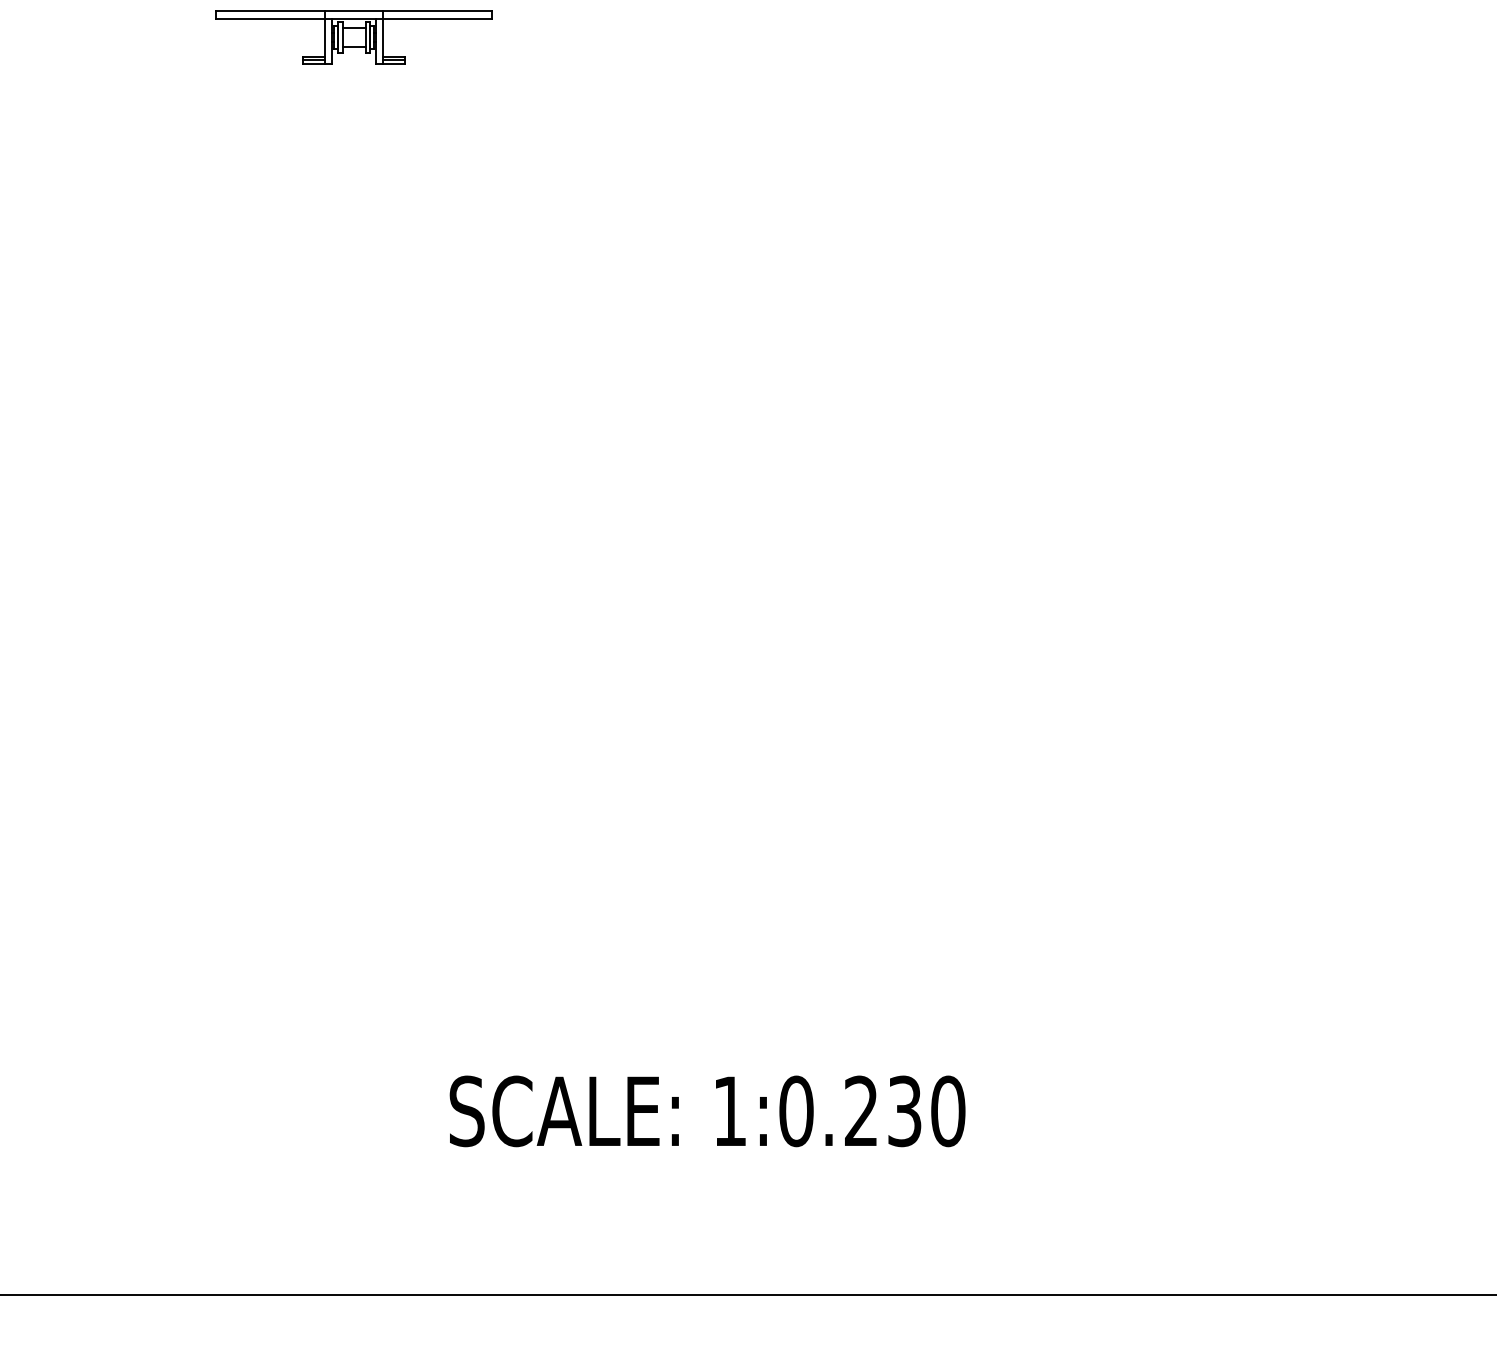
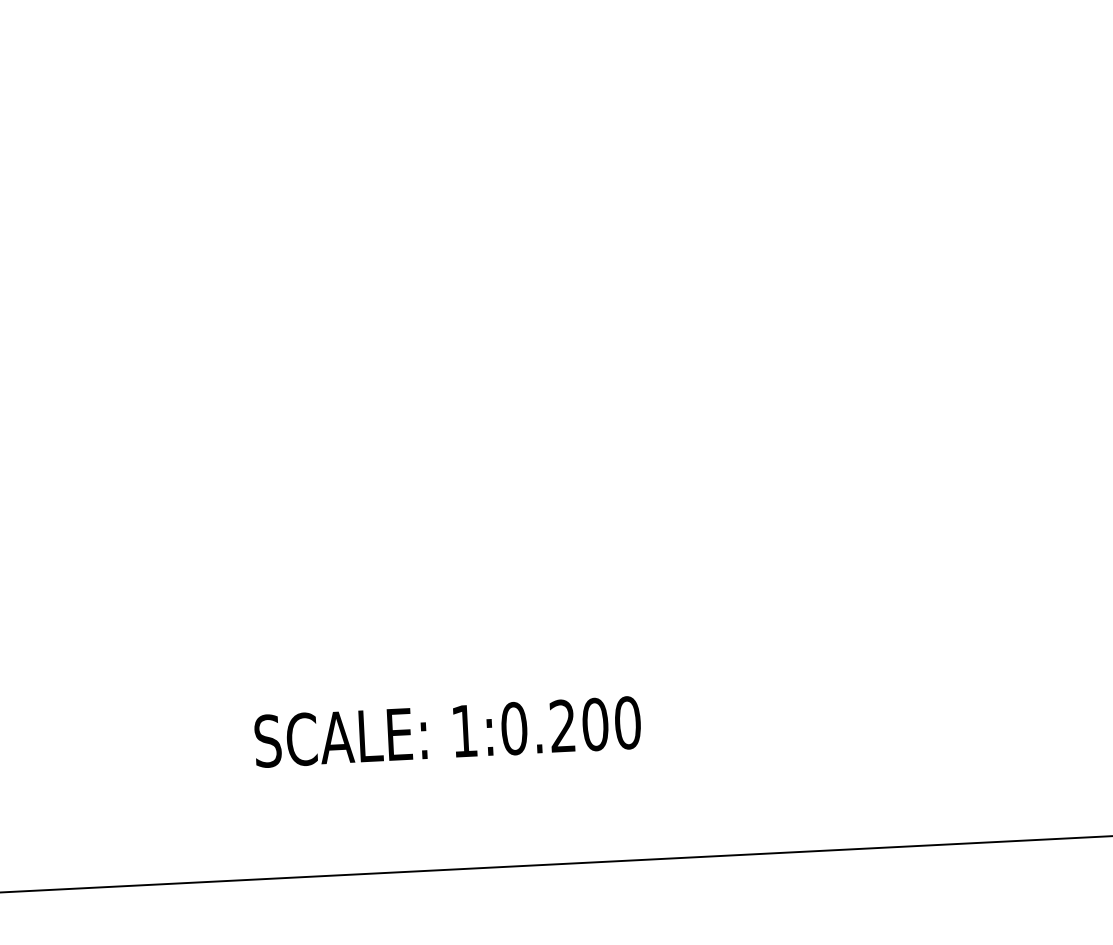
text: (904, 1111) -> (595, 724), 1:0.230 -> 1:0.200

